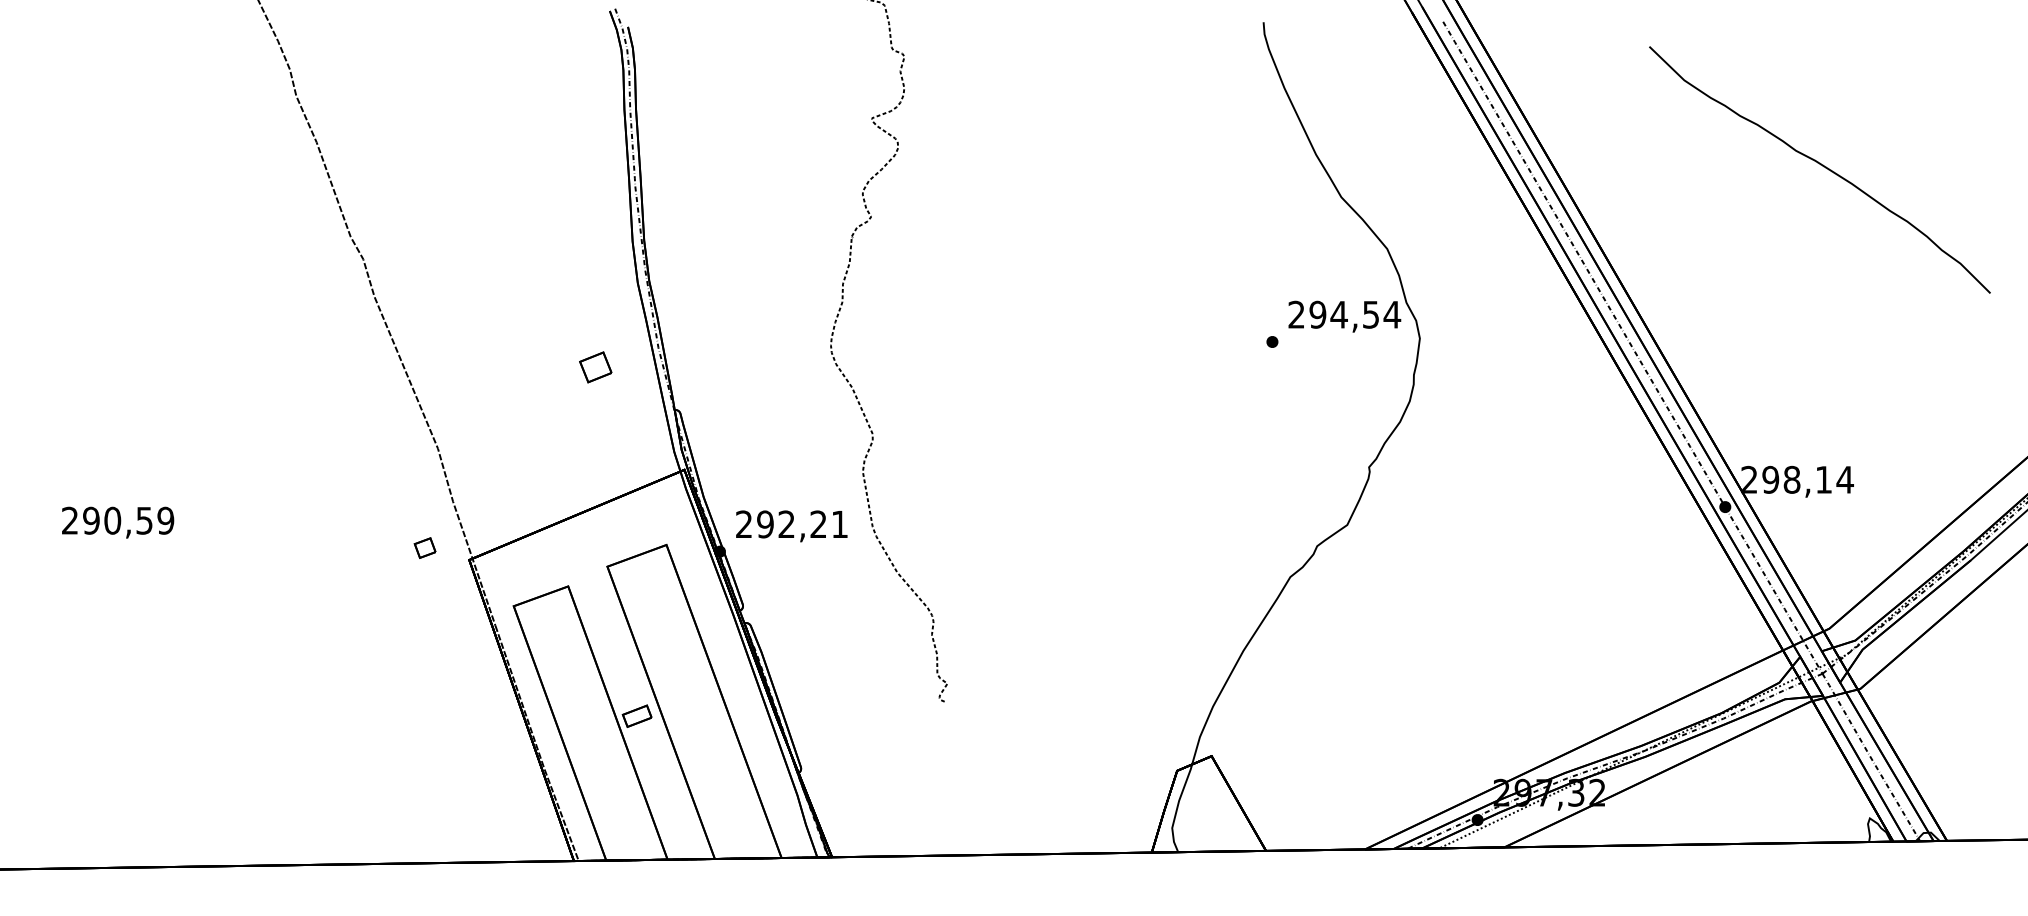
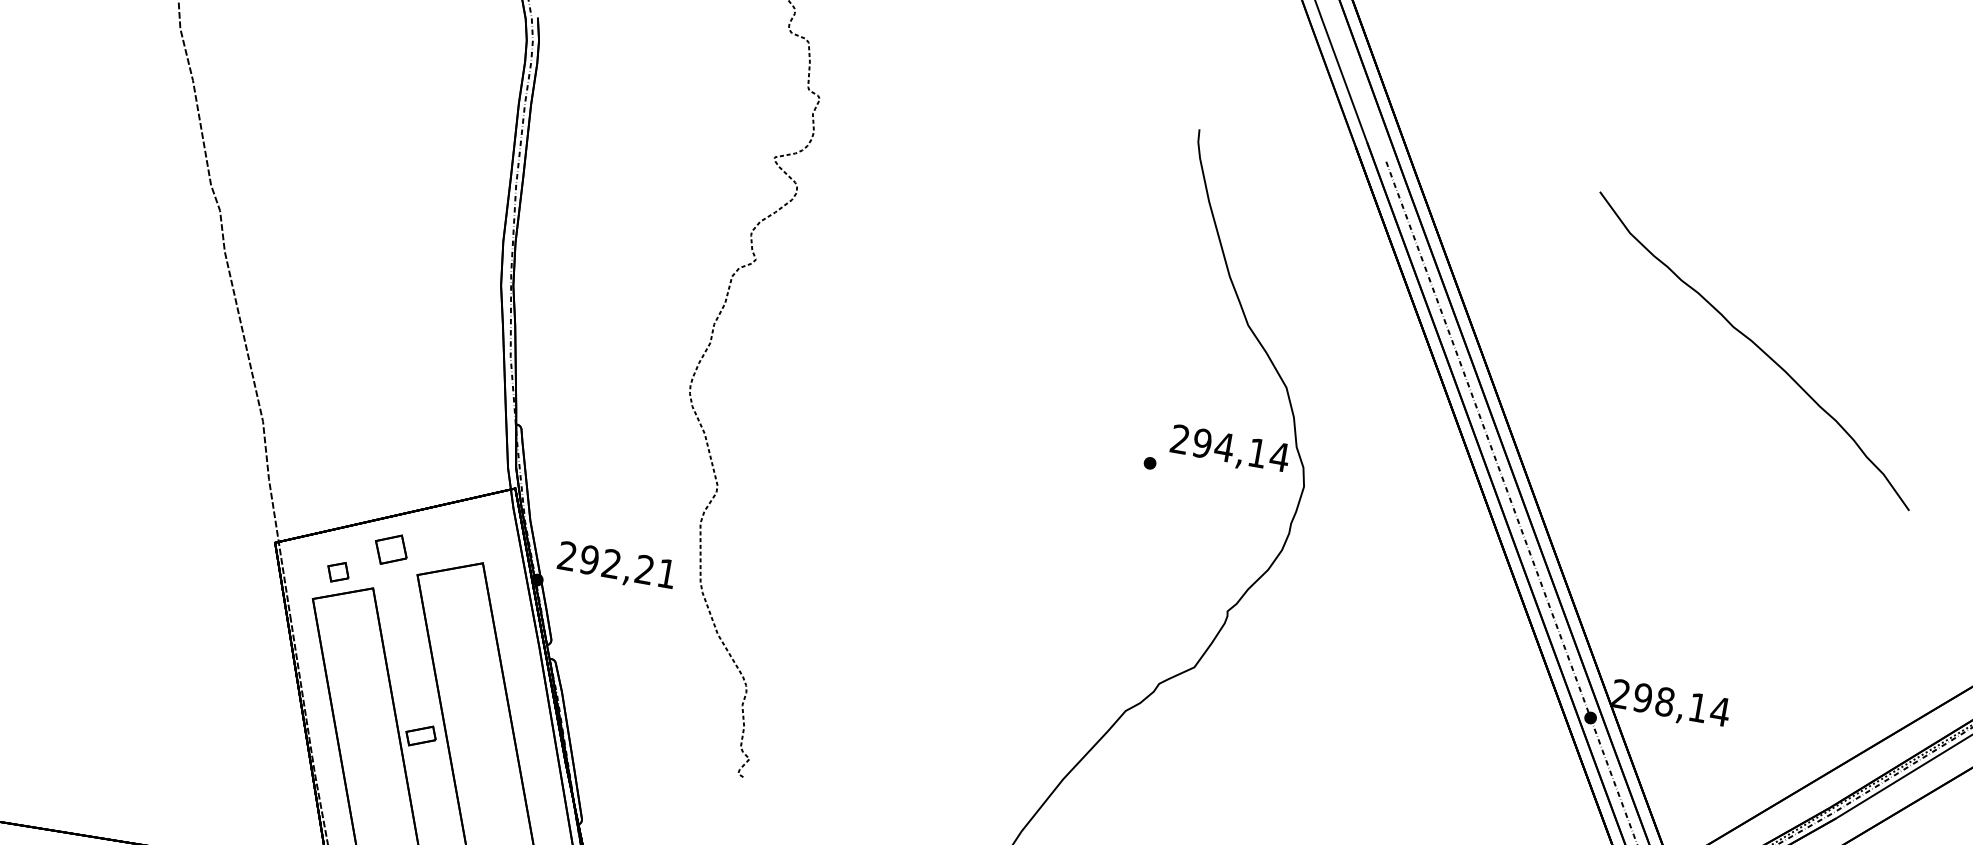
curve: (1820, 165) -> (1756, 346), moved
text: (1370, 314) -> (1257, 452), 294,54 -> 294,14
part: (595, 367) -> (390, 549), moved
part: (424, 547) -> (337, 571), moved

